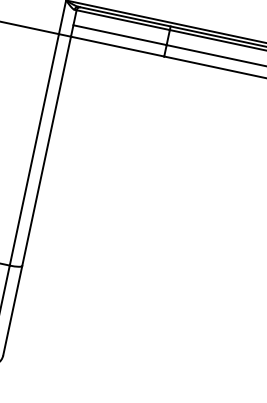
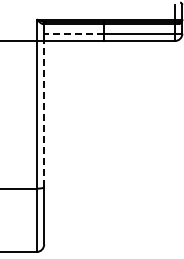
line: (119, 34) -> (73, 33), solid -> dashed
line: (47, 150) -> (44, 113), solid -> dashed

